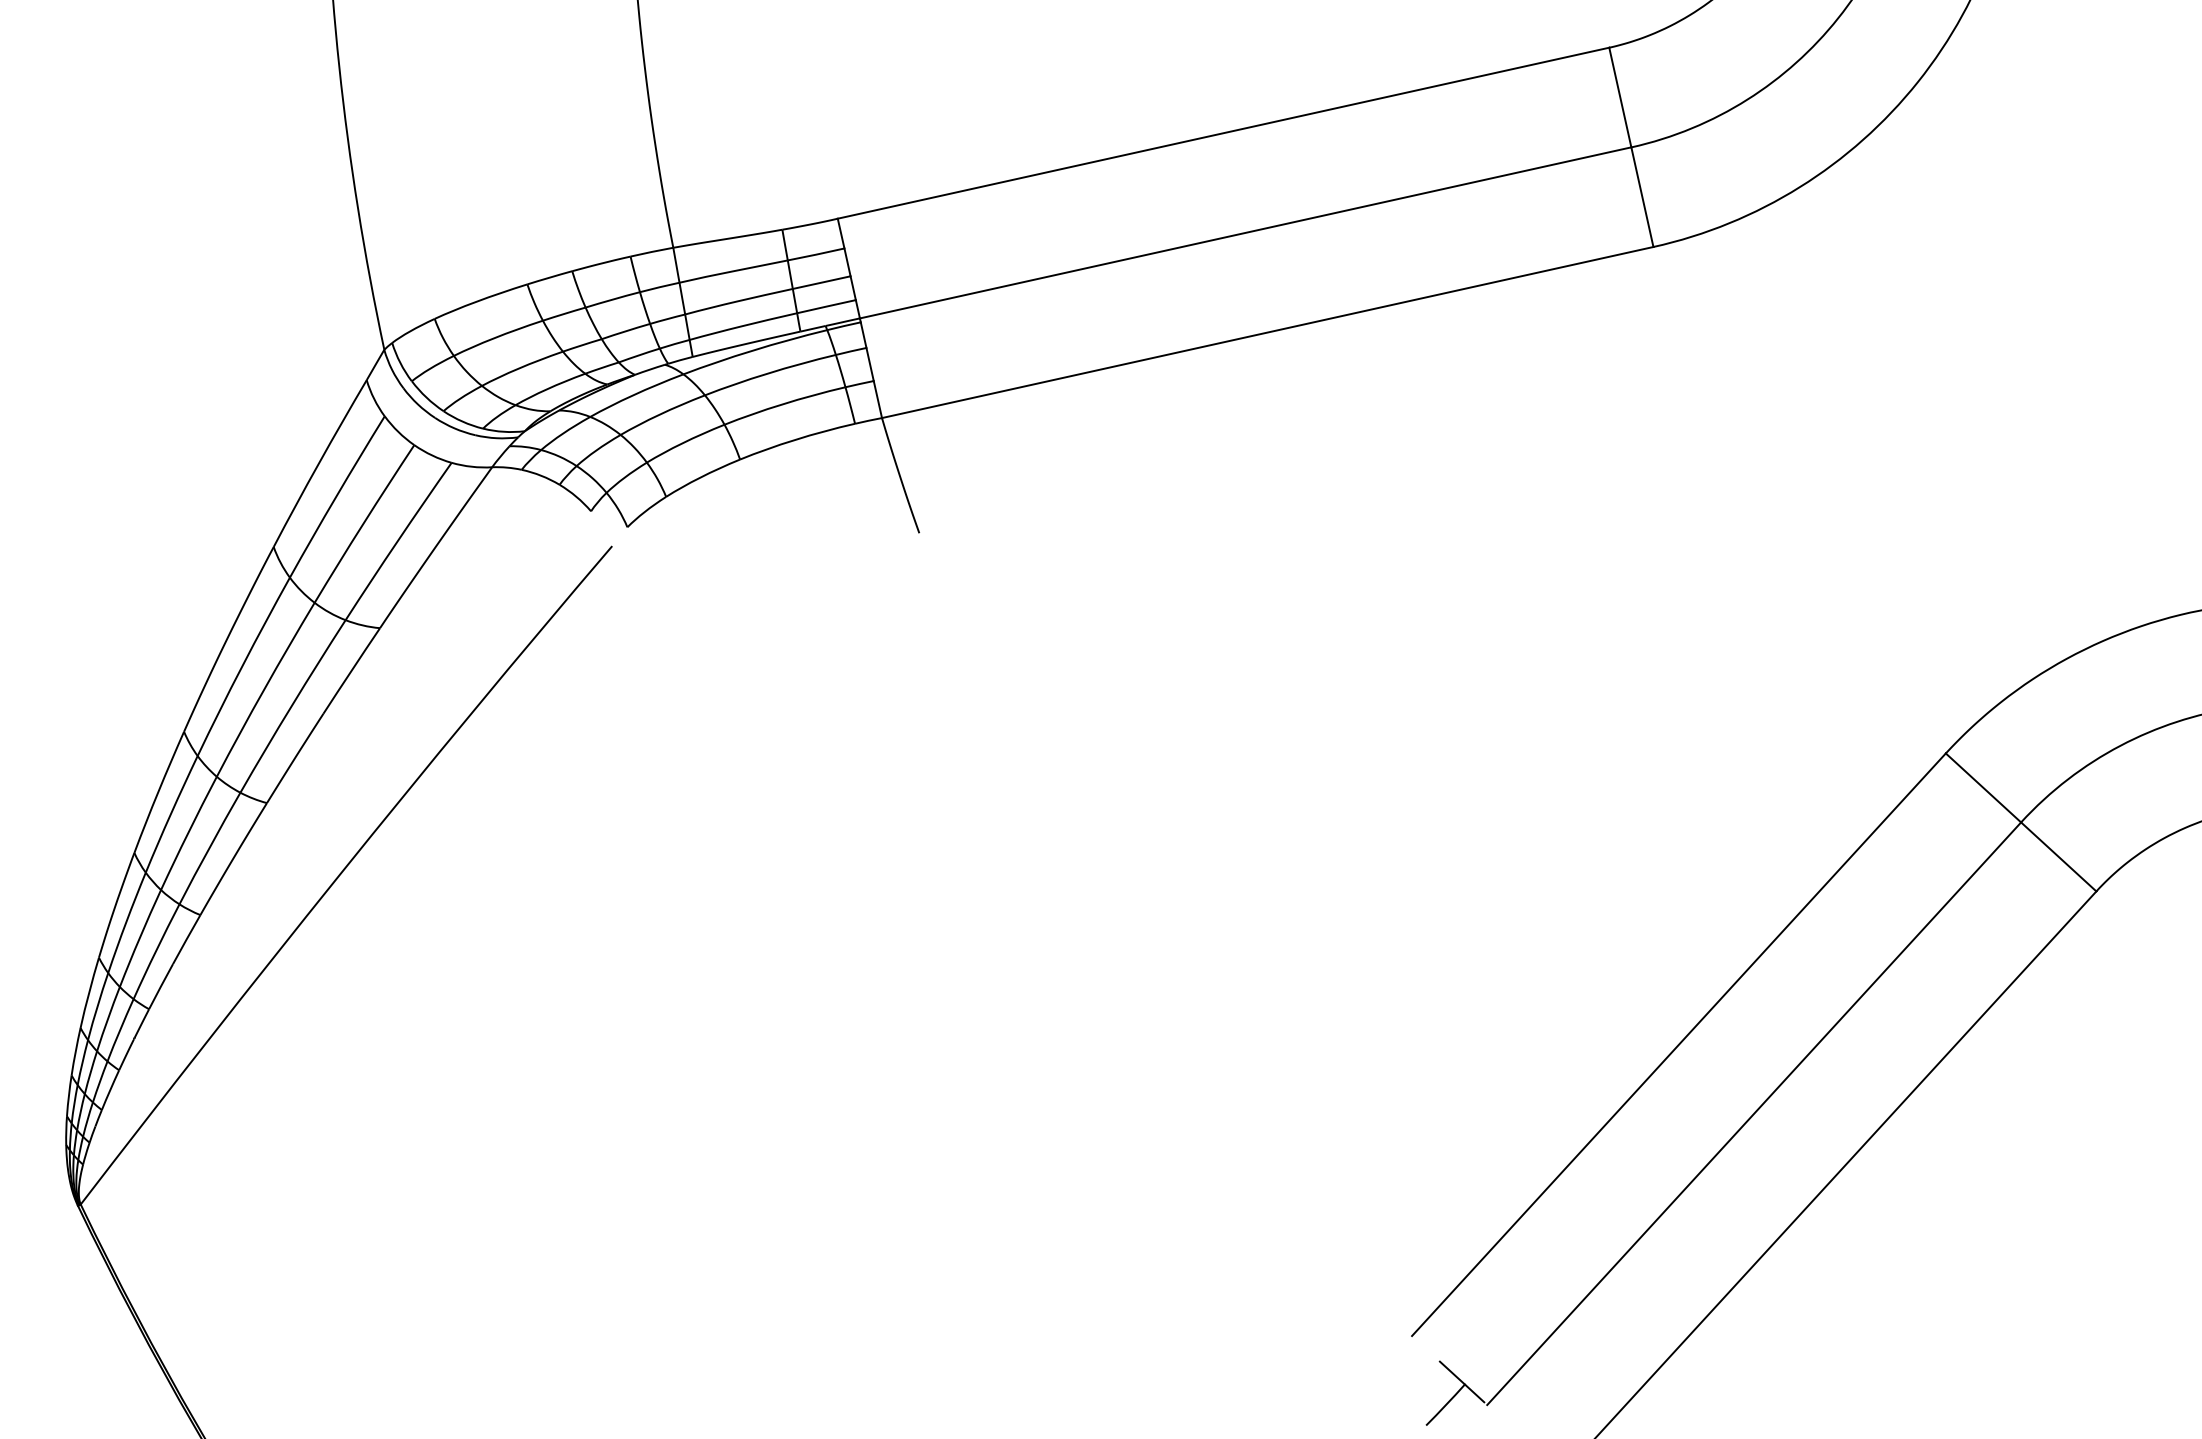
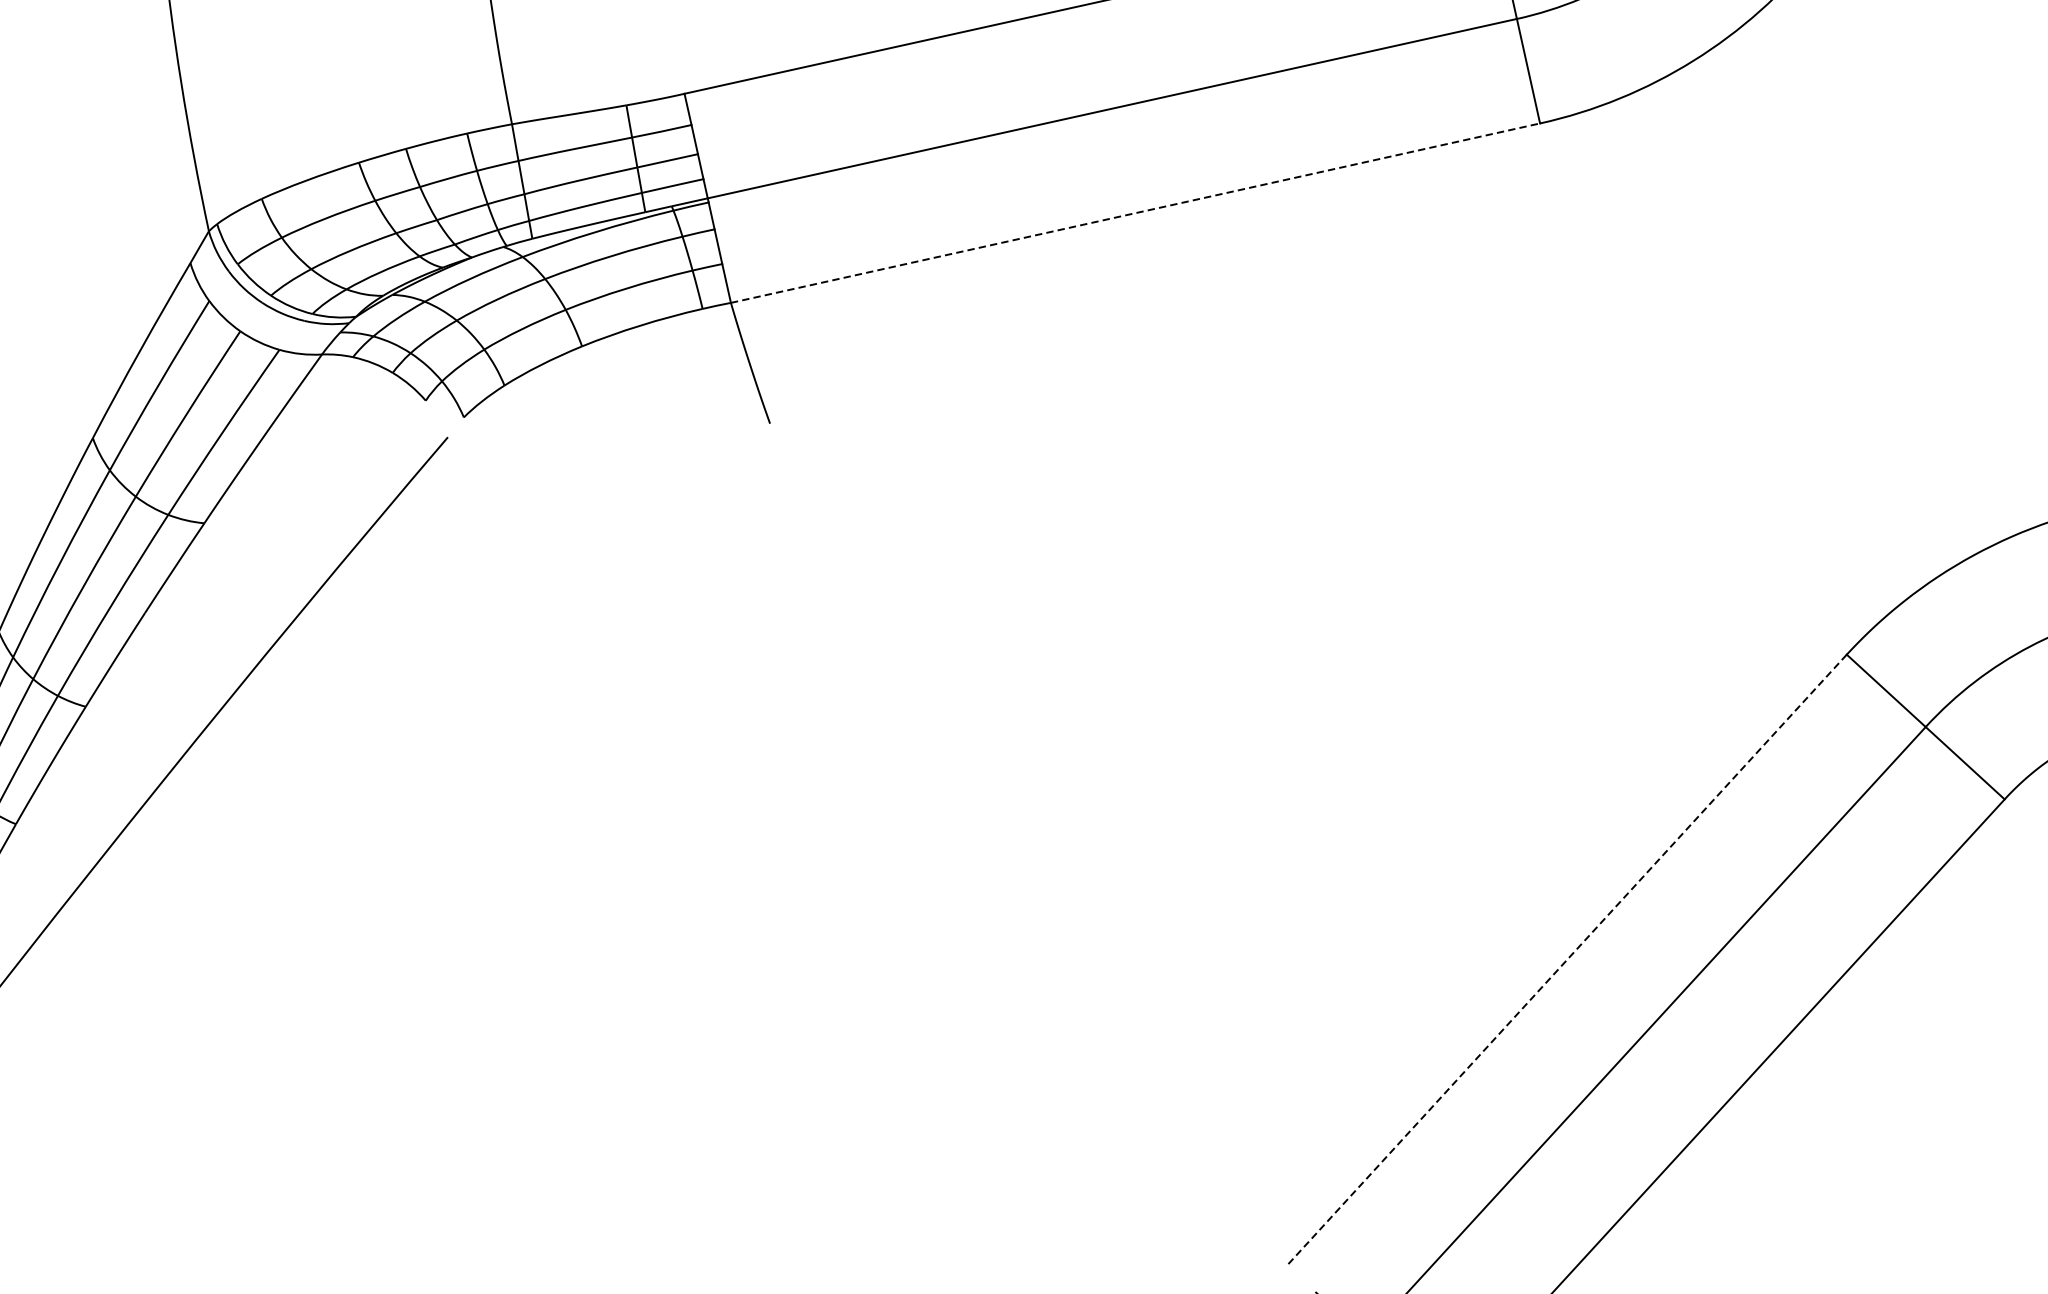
line: (1268, 332) -> (1136, 213), solid -> dashed
line: (1678, 1045) -> (1566, 961), solid -> dashed

